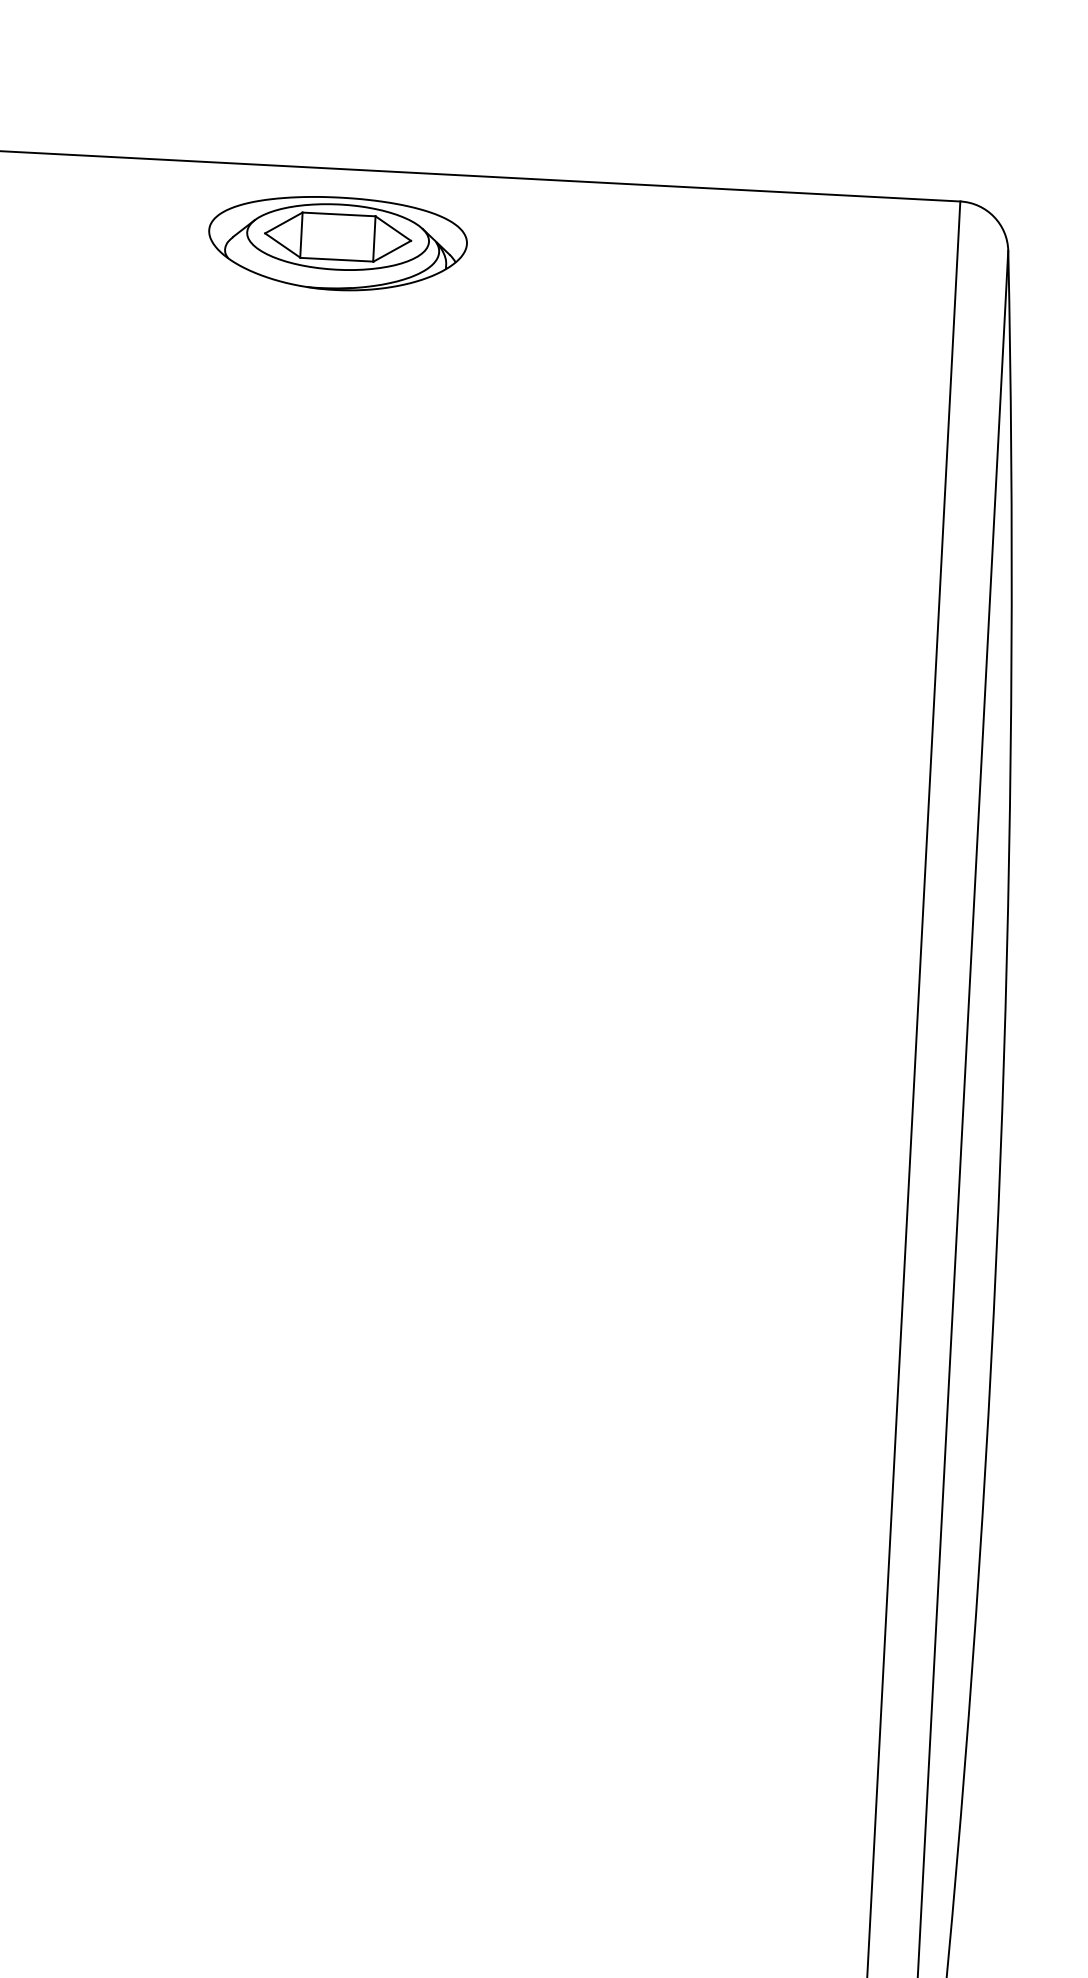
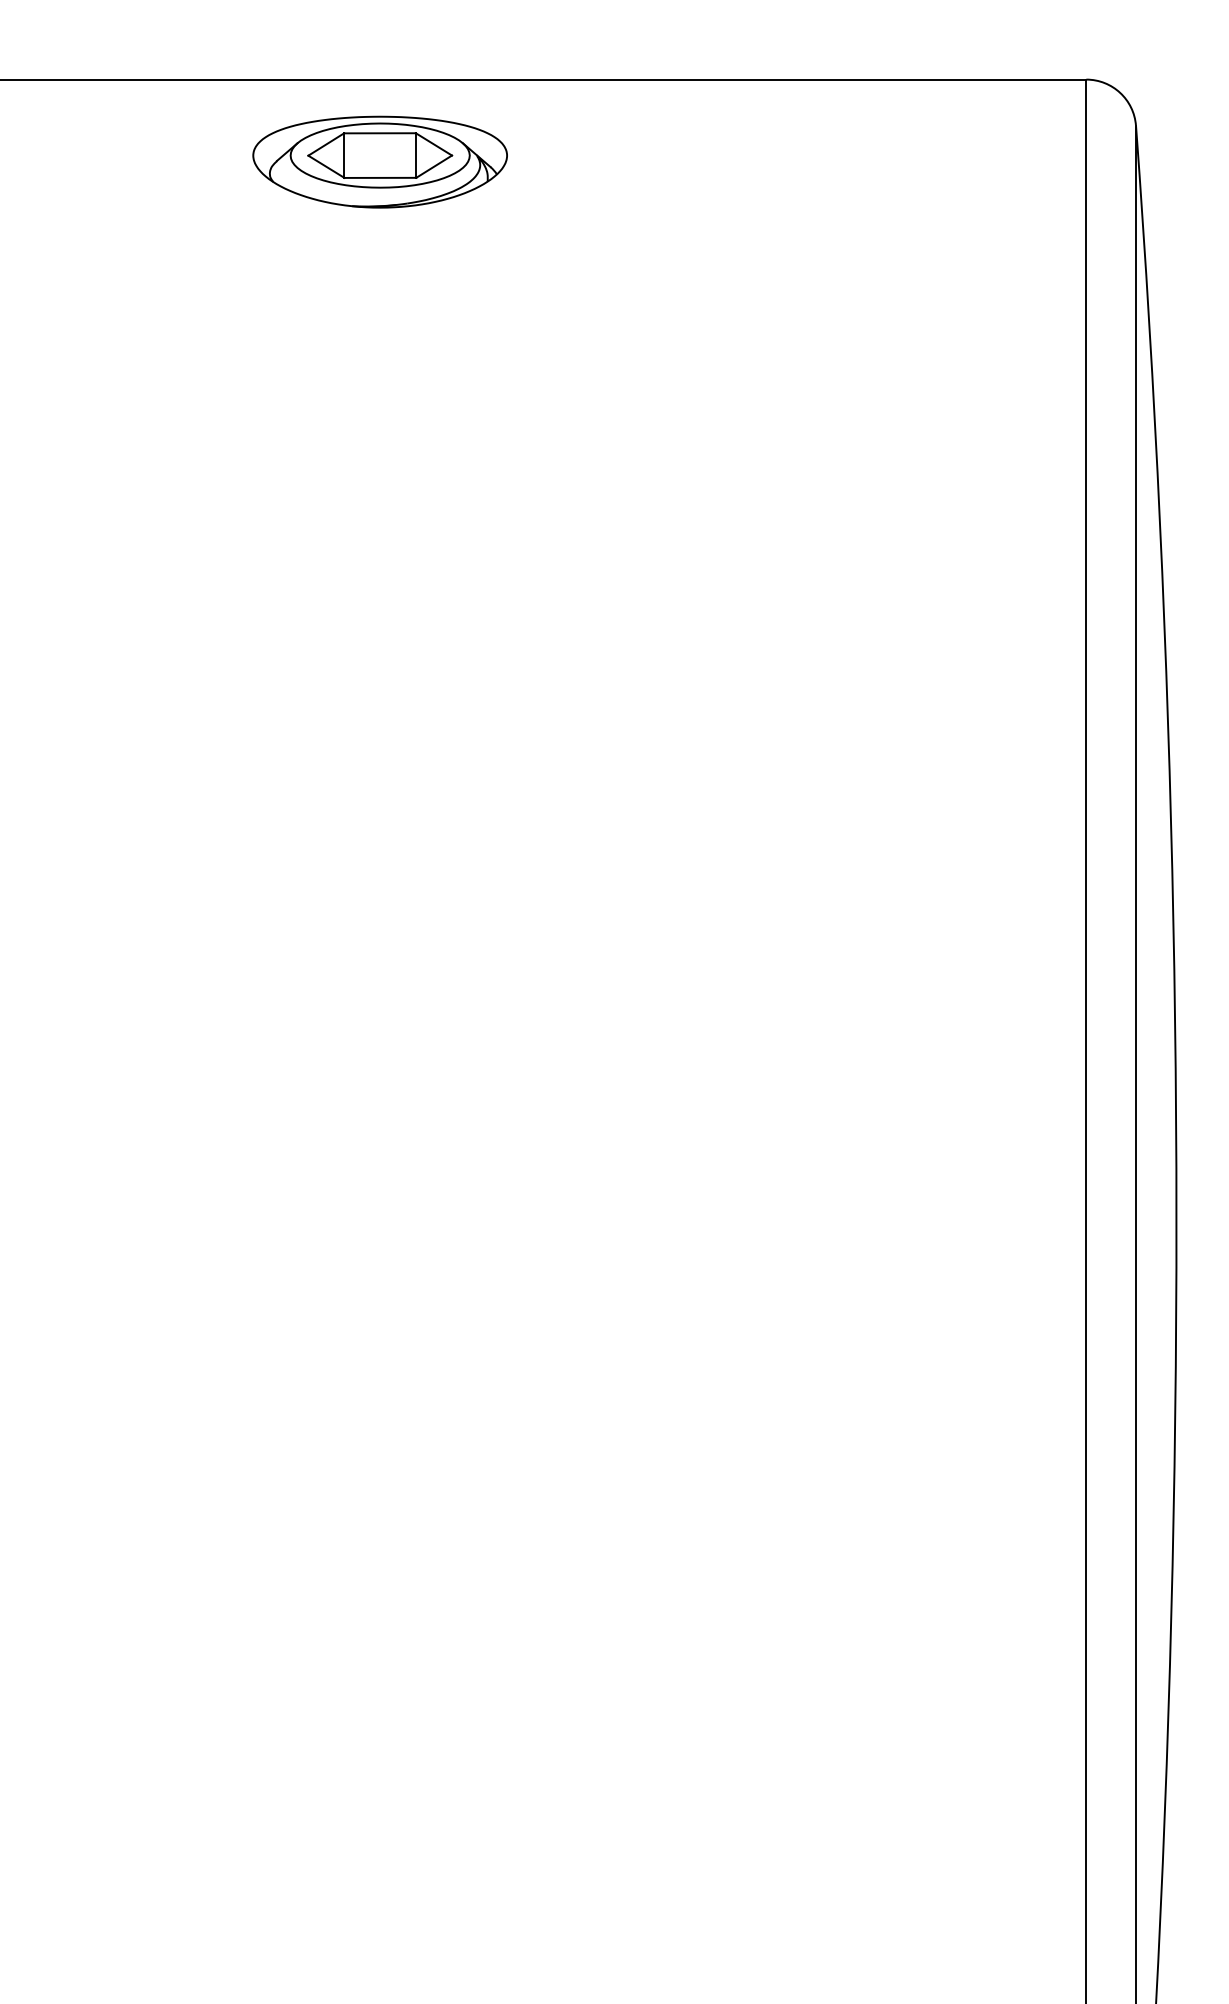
part: (337, 243) -> (379, 161), moved

